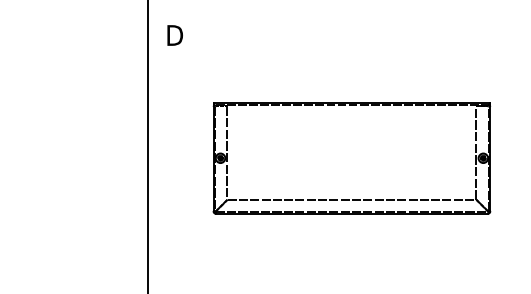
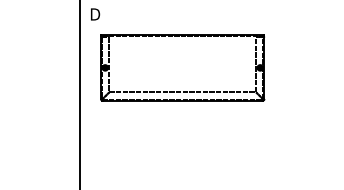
part: (351, 157) -> (182, 67), moved

